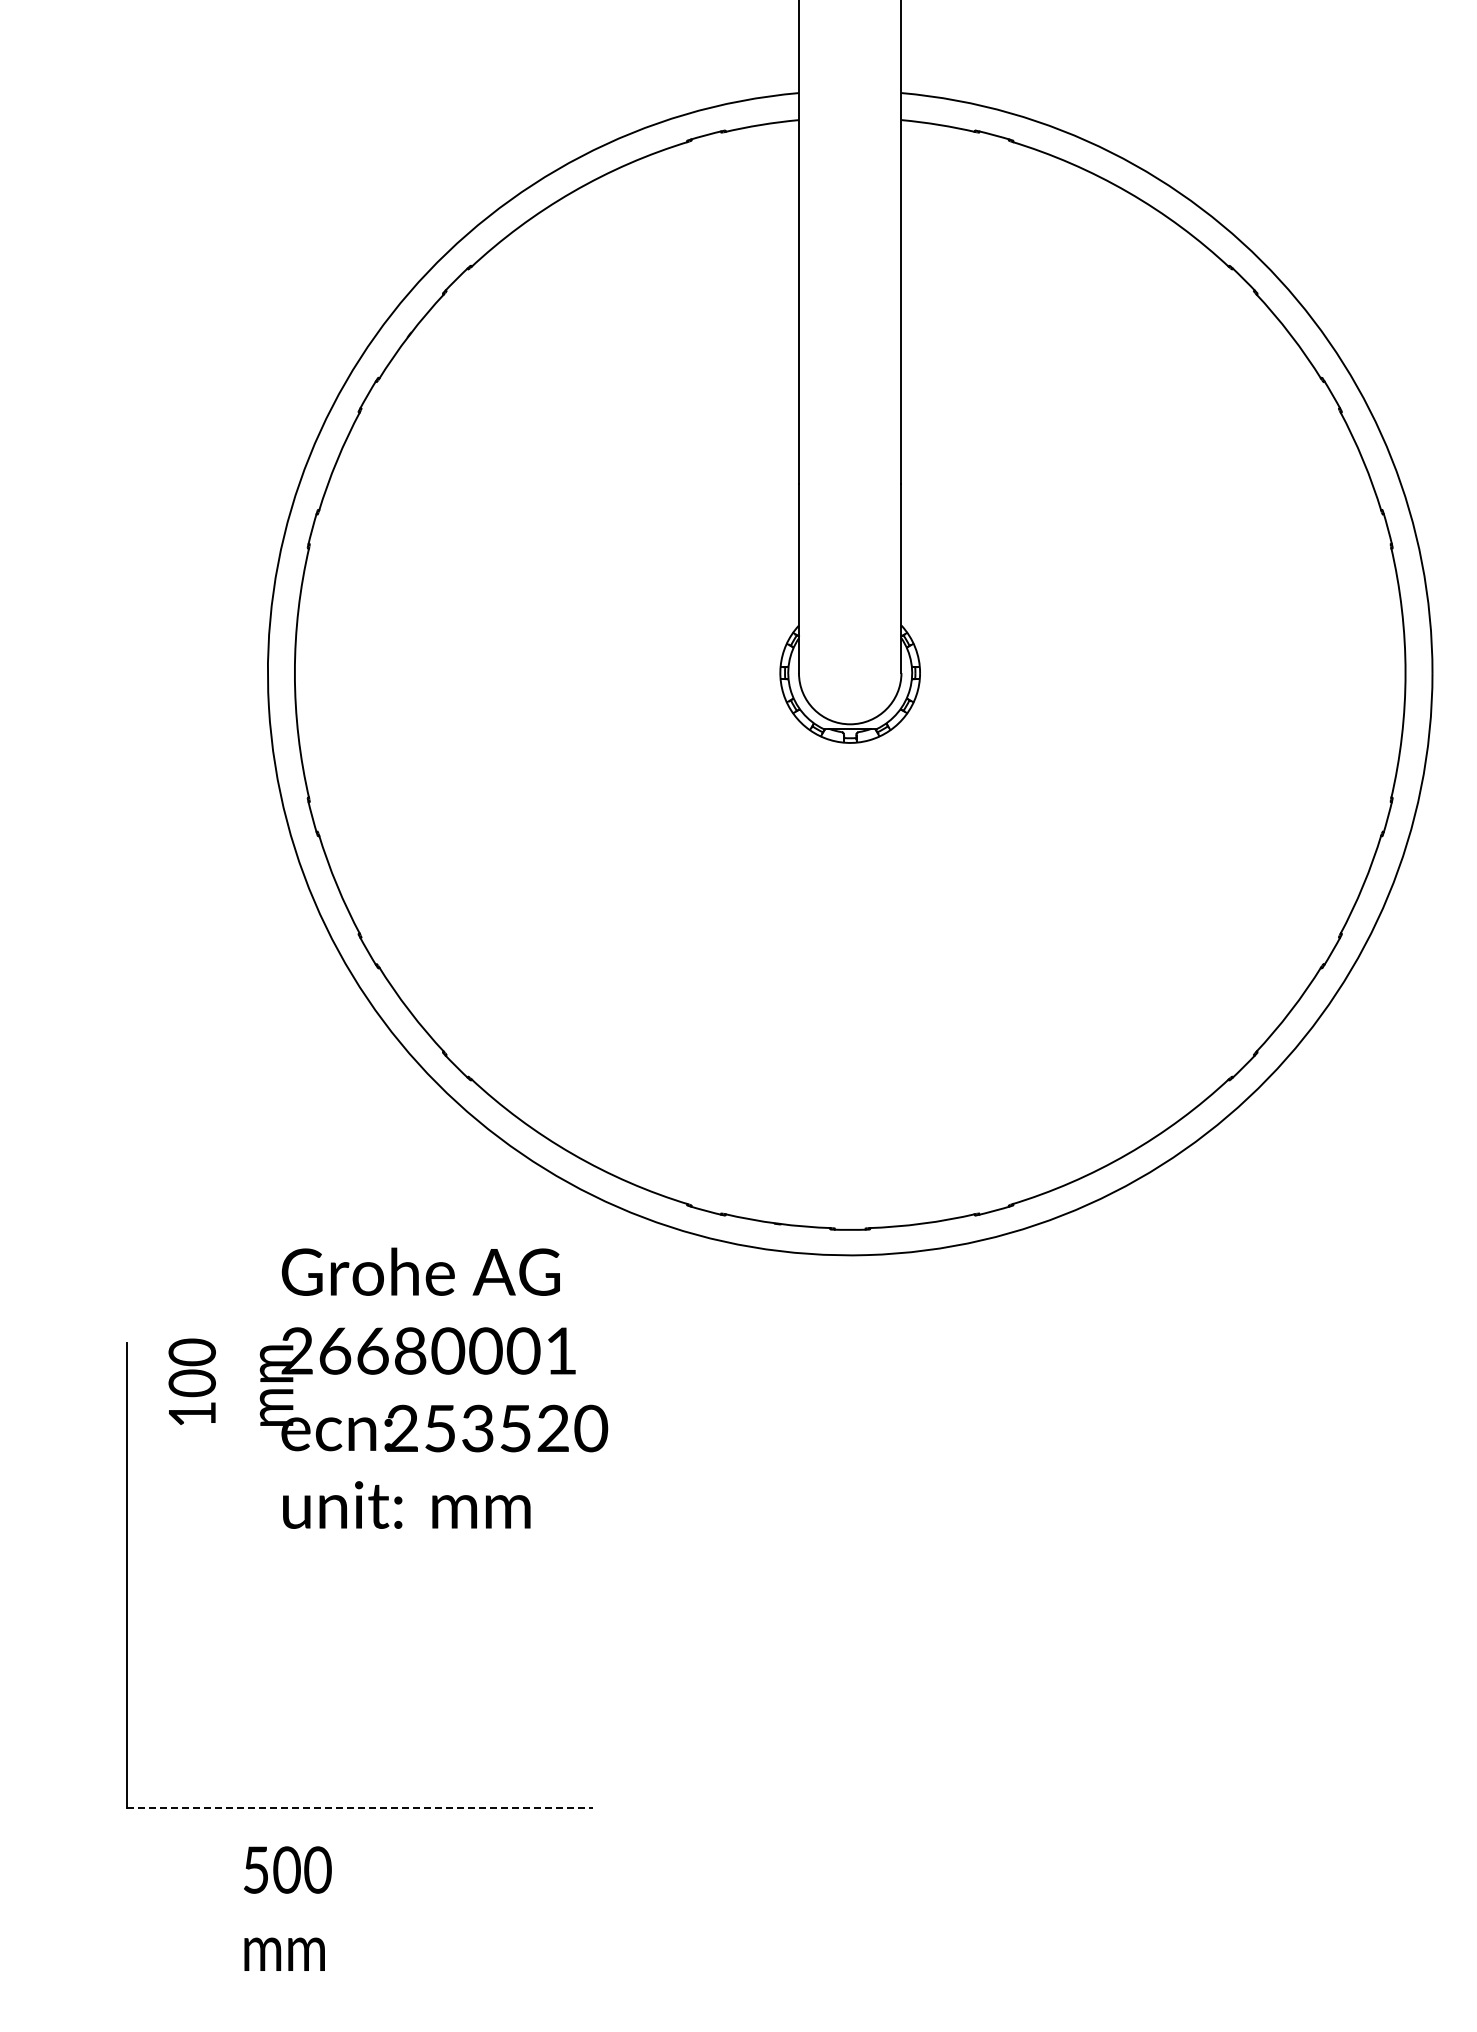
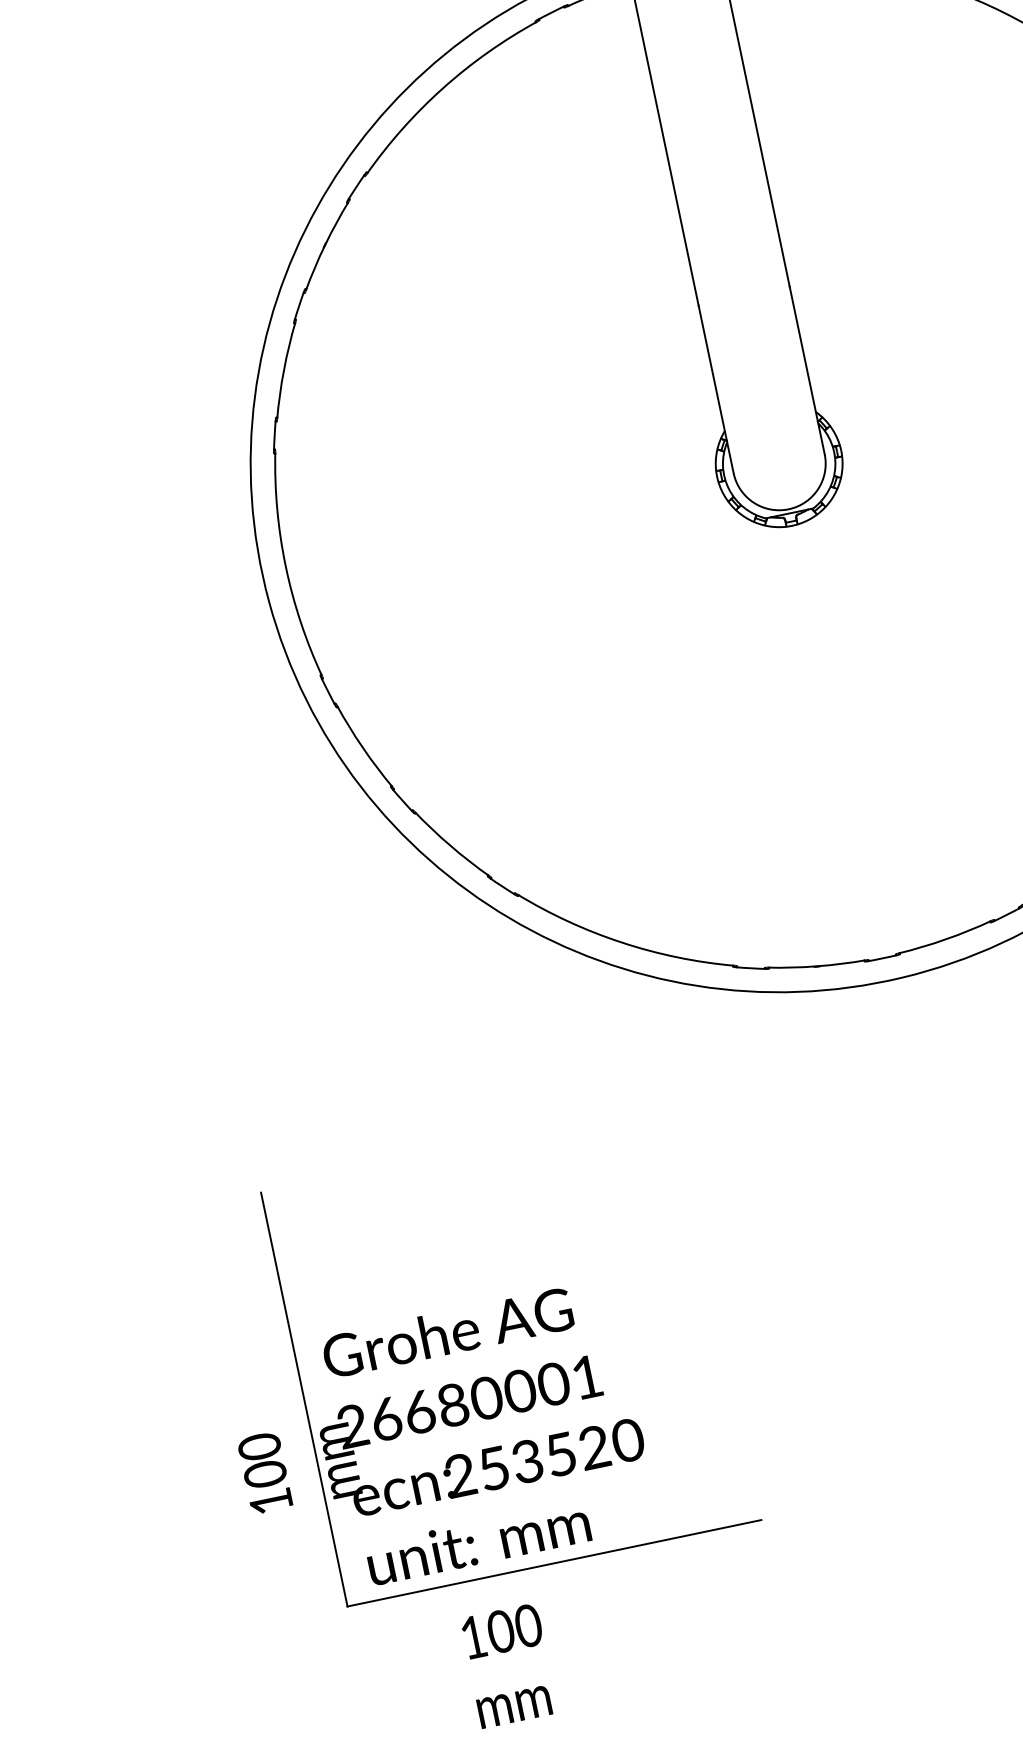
text: (388, 1387) -> (440, 1441), moved
line: (360, 1808) -> (554, 1563), dashed -> solid
text: (255, 1869) -> (472, 1636), 500 -> 100

